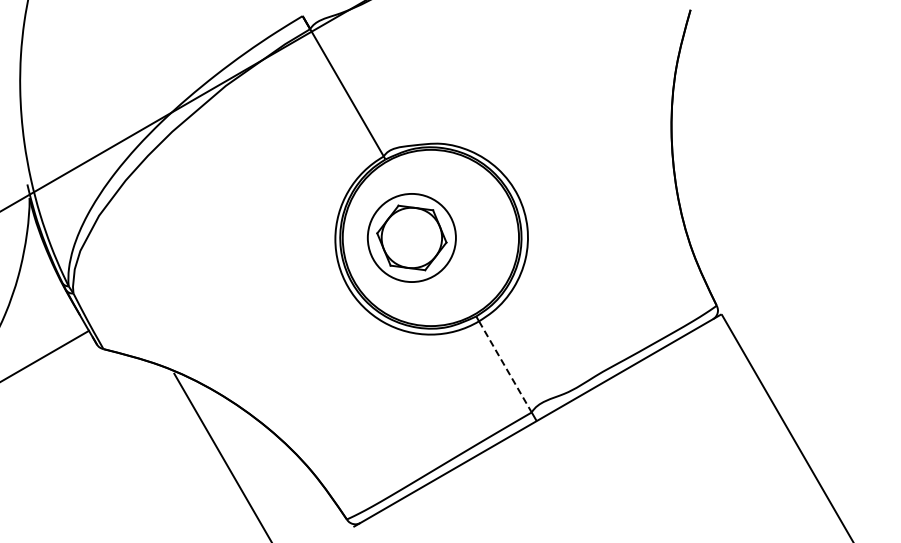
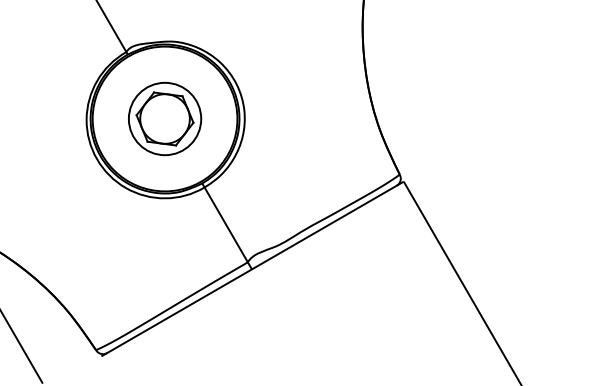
part: (411, 237) -> (164, 118), moved
line: (505, 366) -> (226, 224), dashed -> solid

